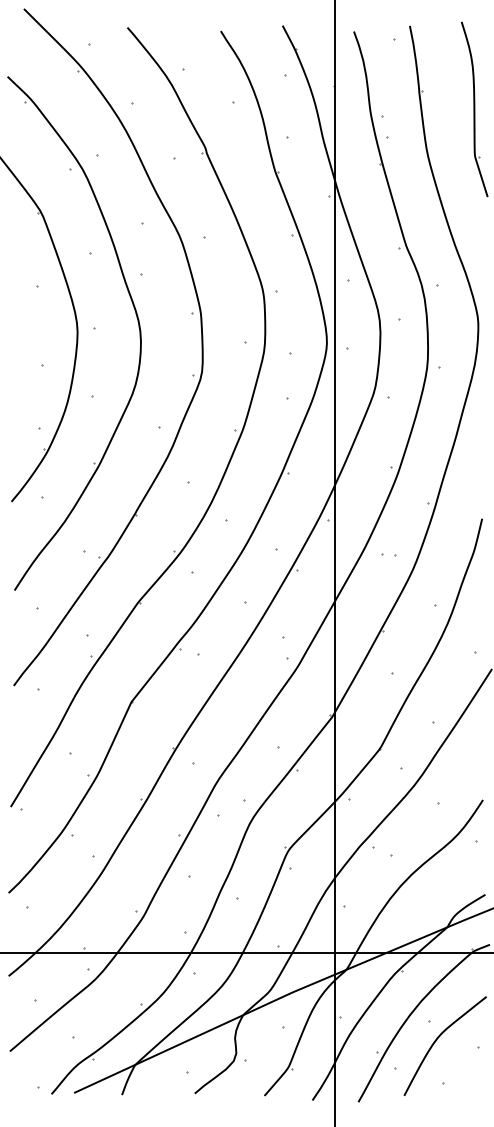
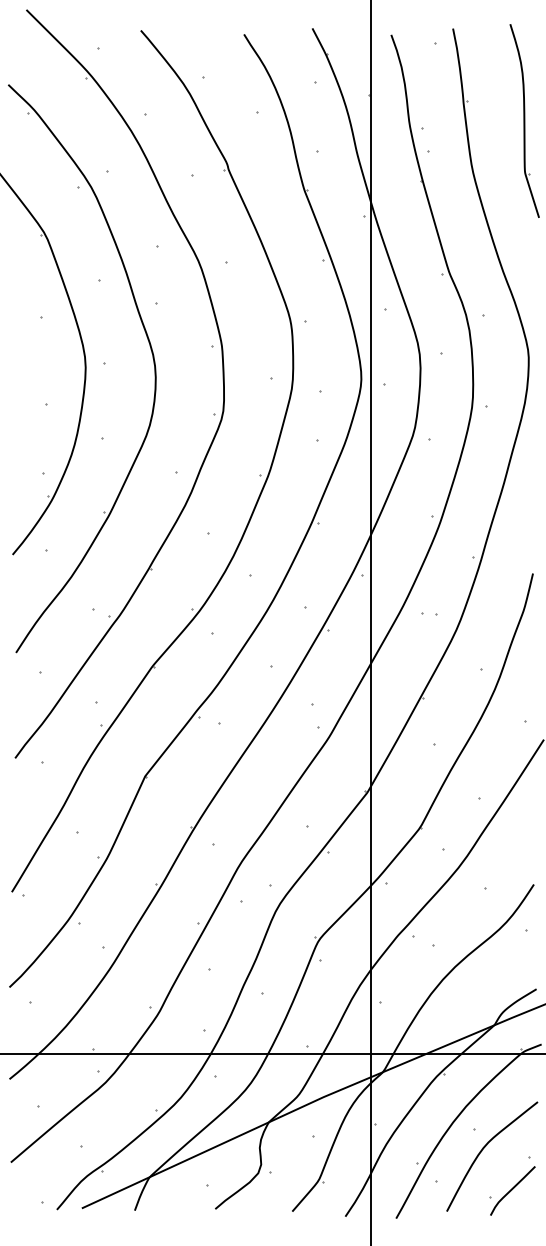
curve: (463, 1076) -> (512, 1190), added

